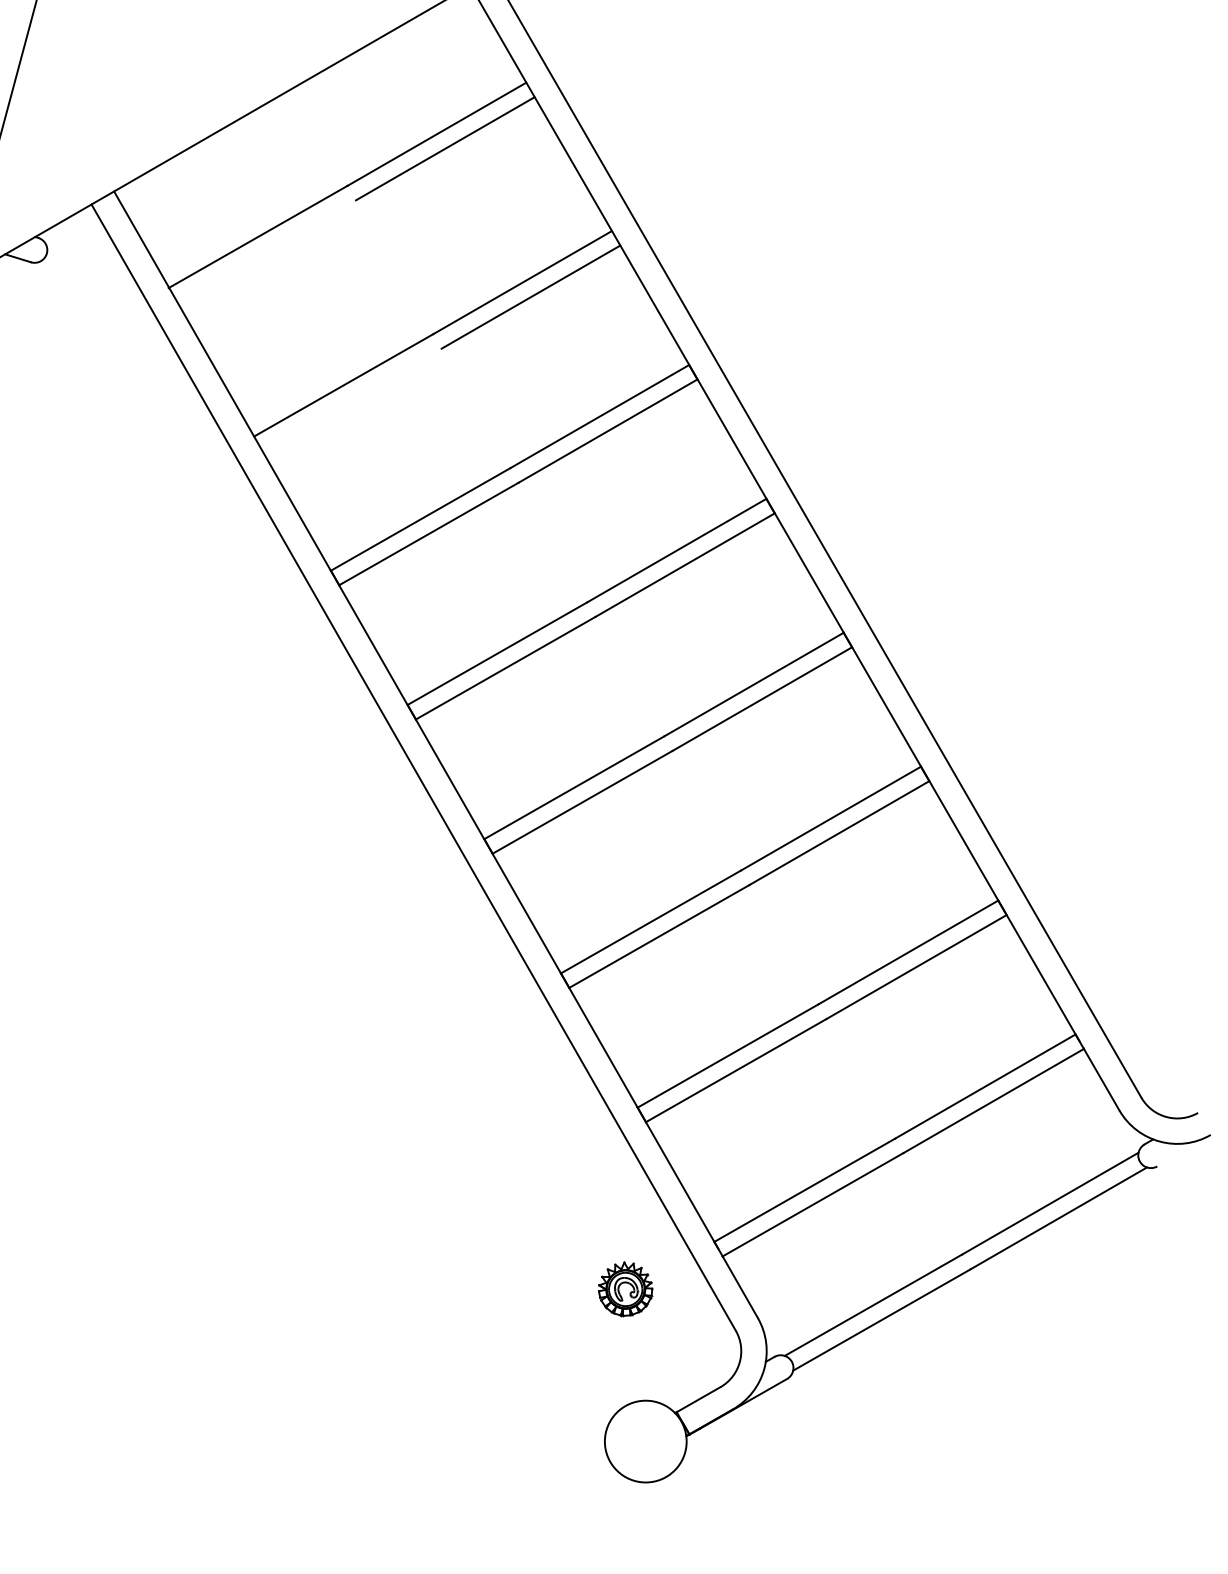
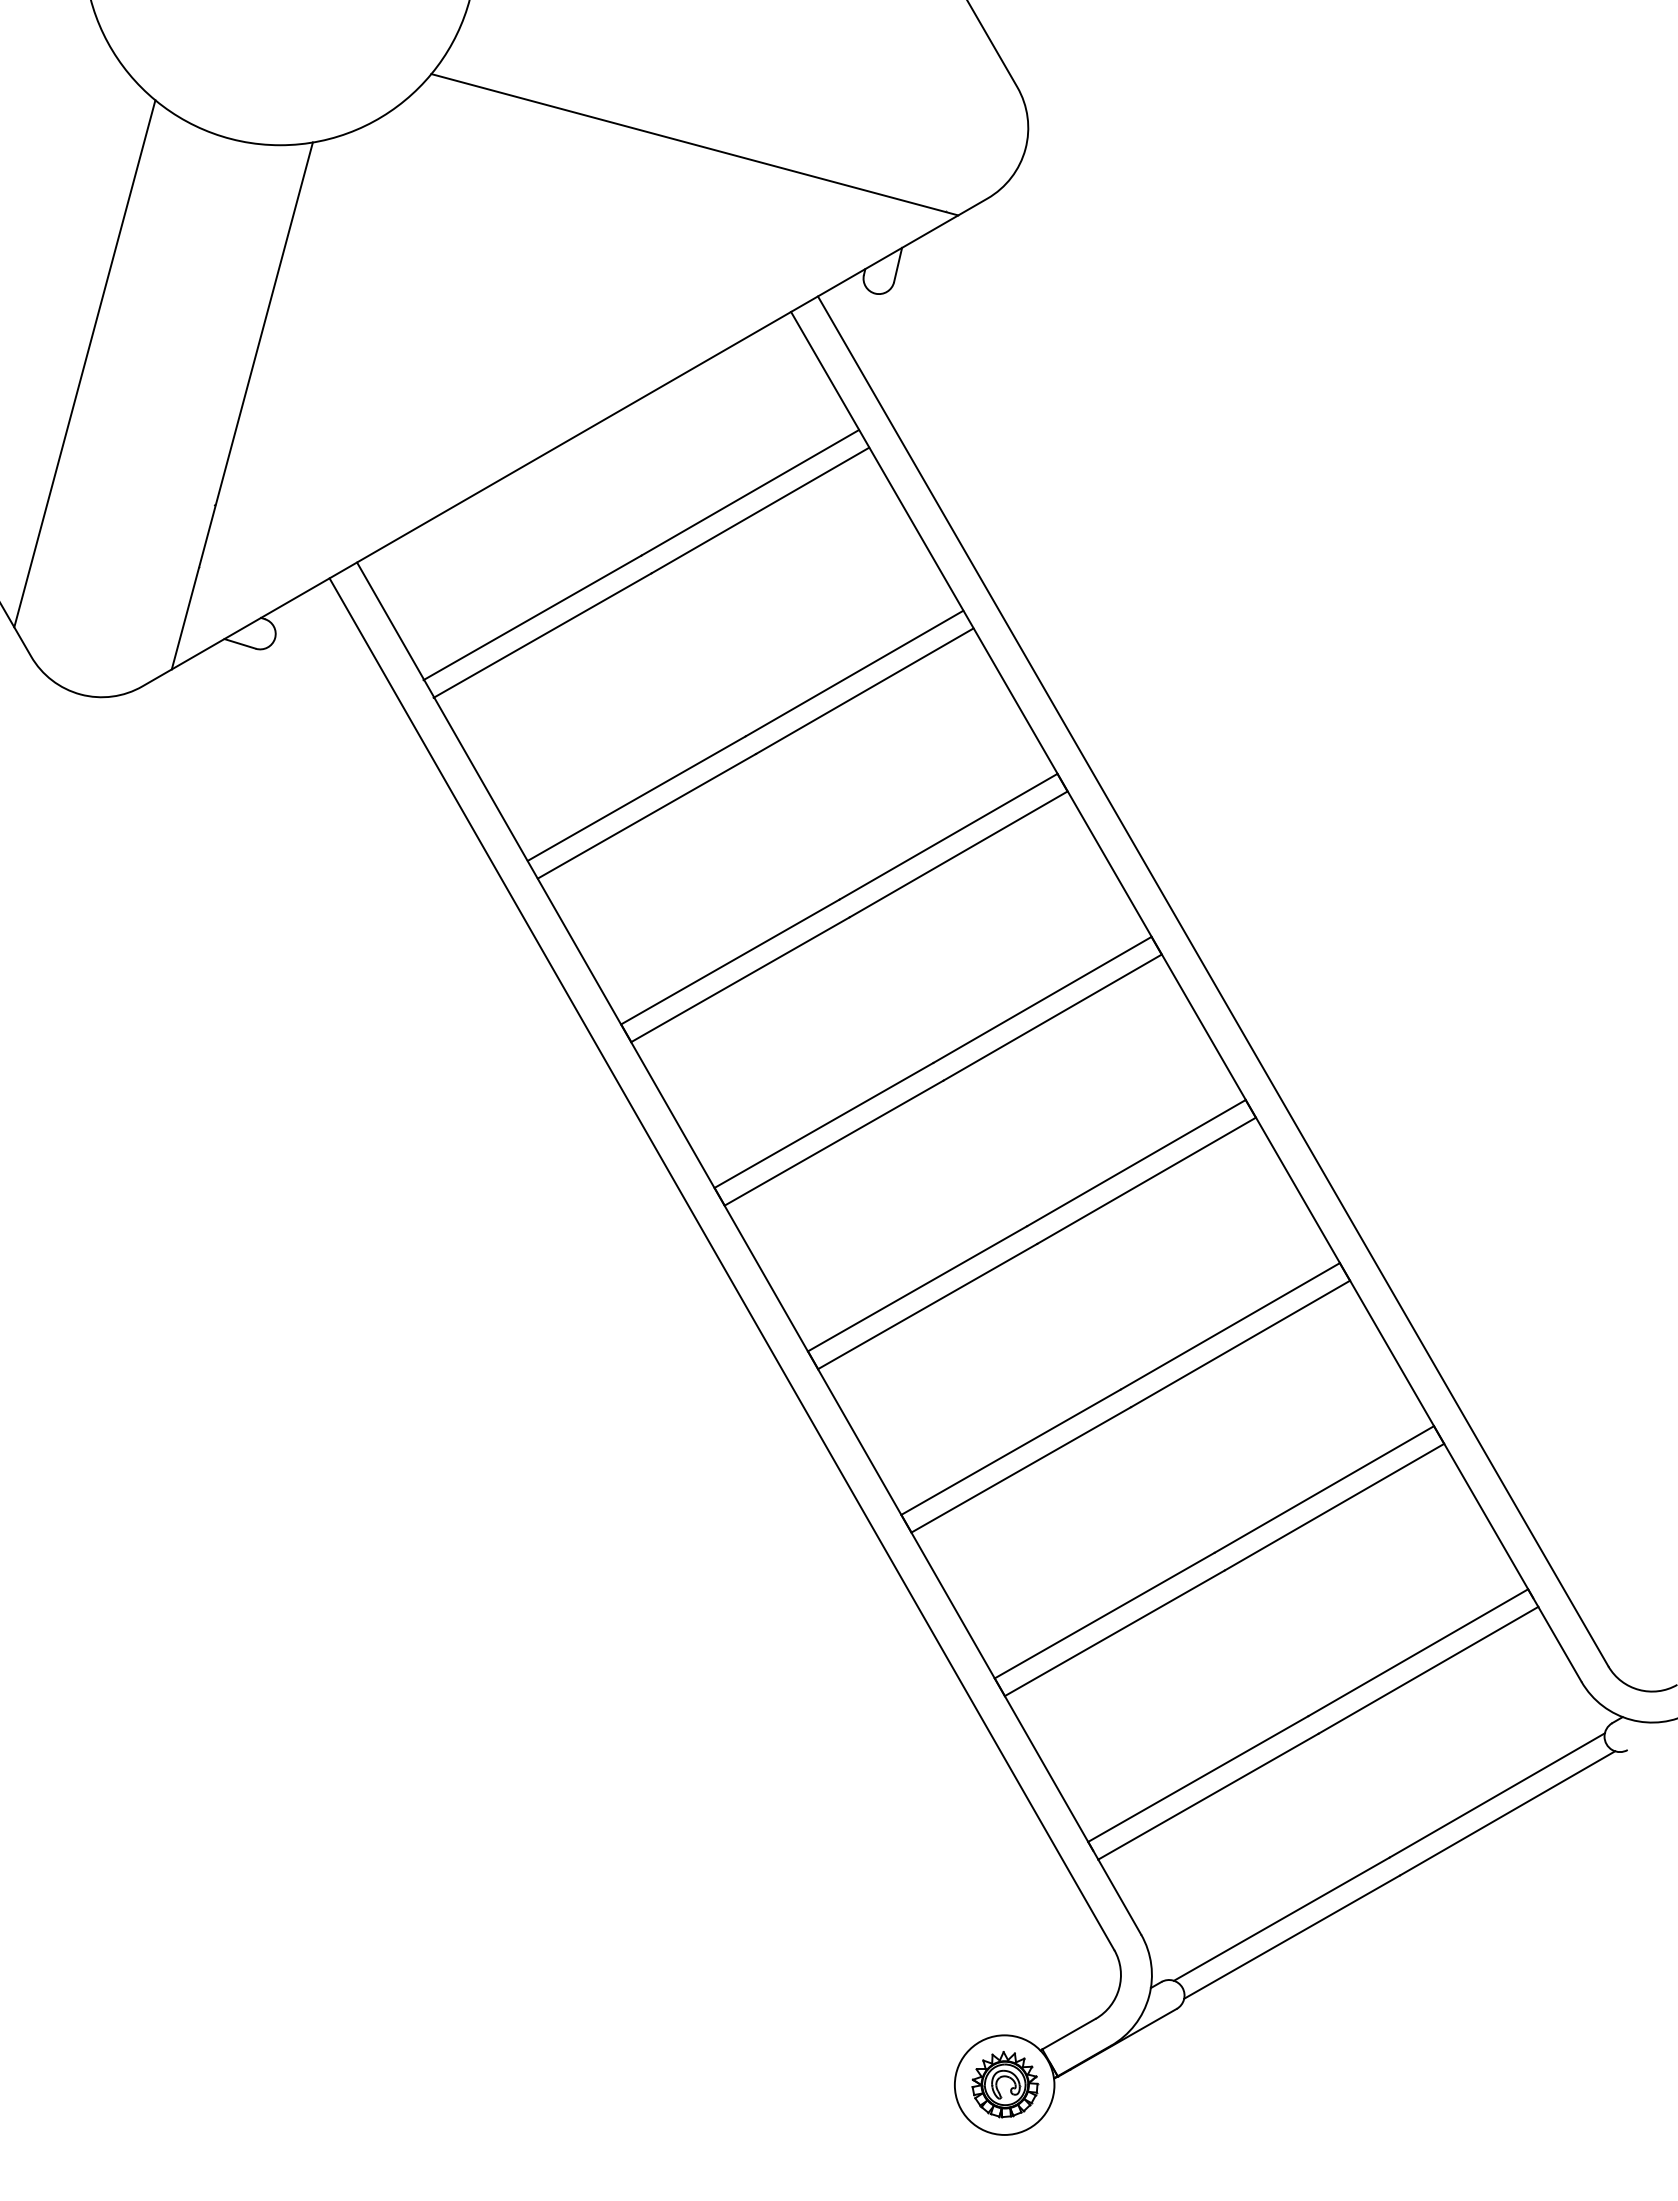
line: (266, 251) -> (542, 635), added
line: (351, 400) -> (646, 816), added
part: (625, 1289) -> (1005, 2084), moved

